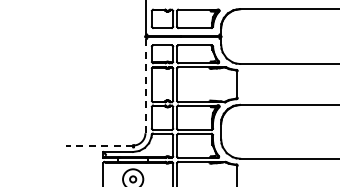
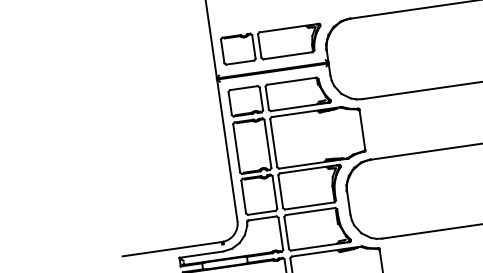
line: (145, 84) -> (227, 149), dashed -> solid
line: (99, 145) -> (172, 249), dashed -> solid

